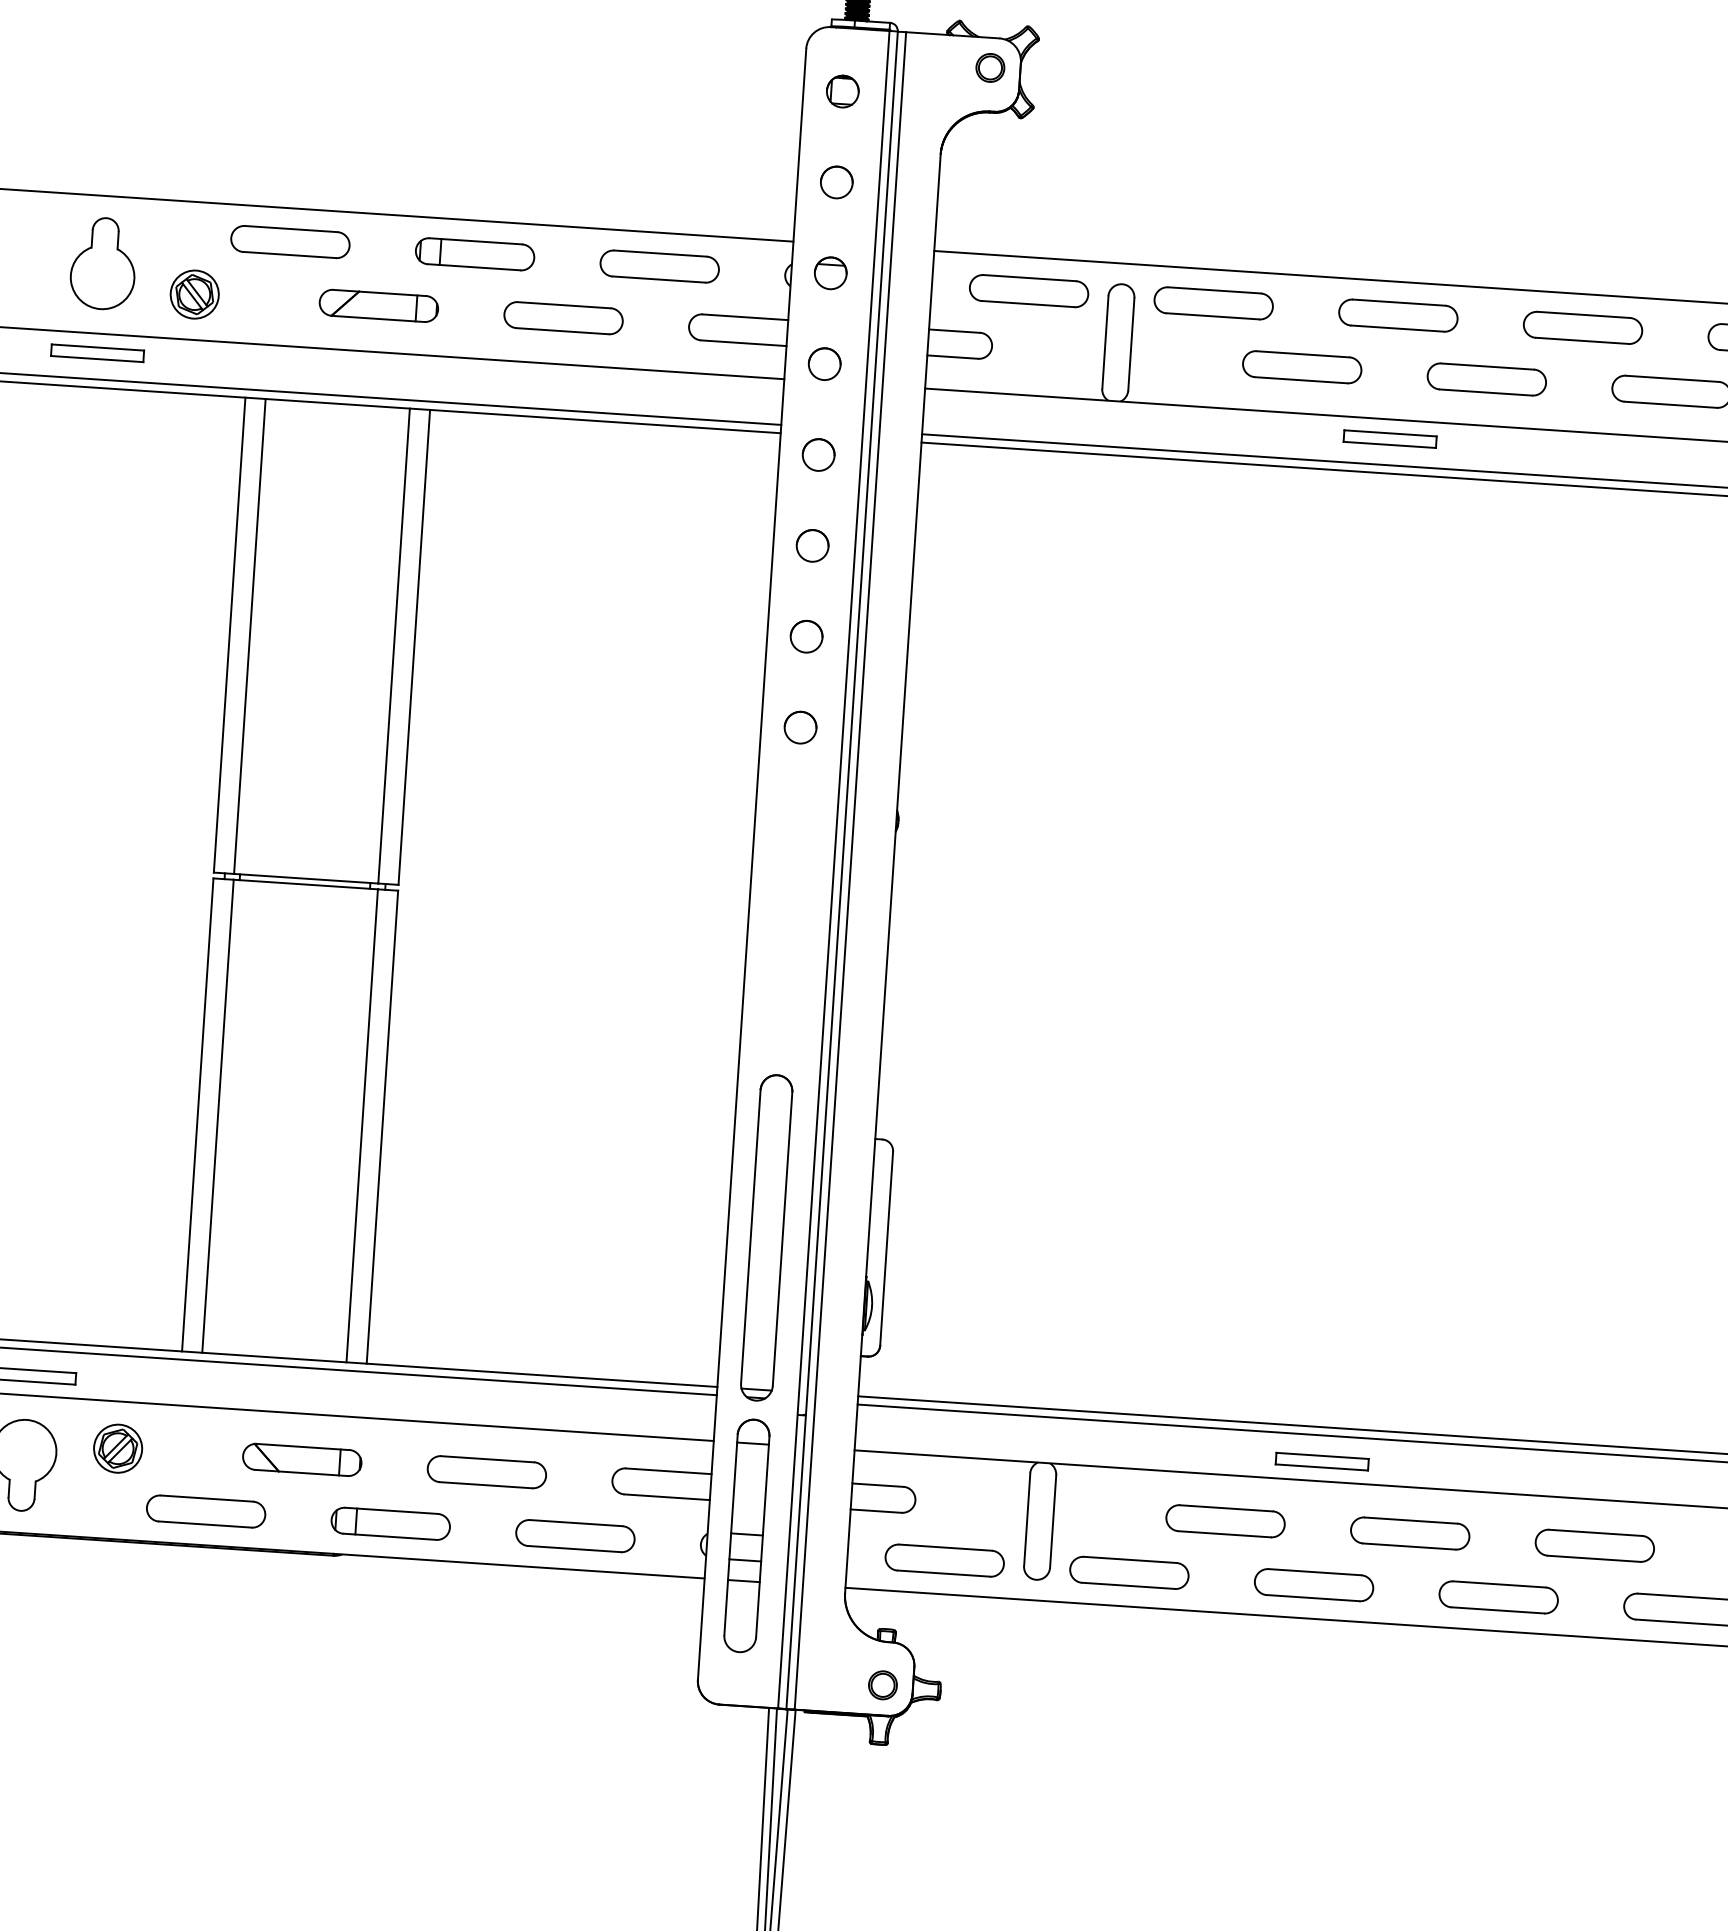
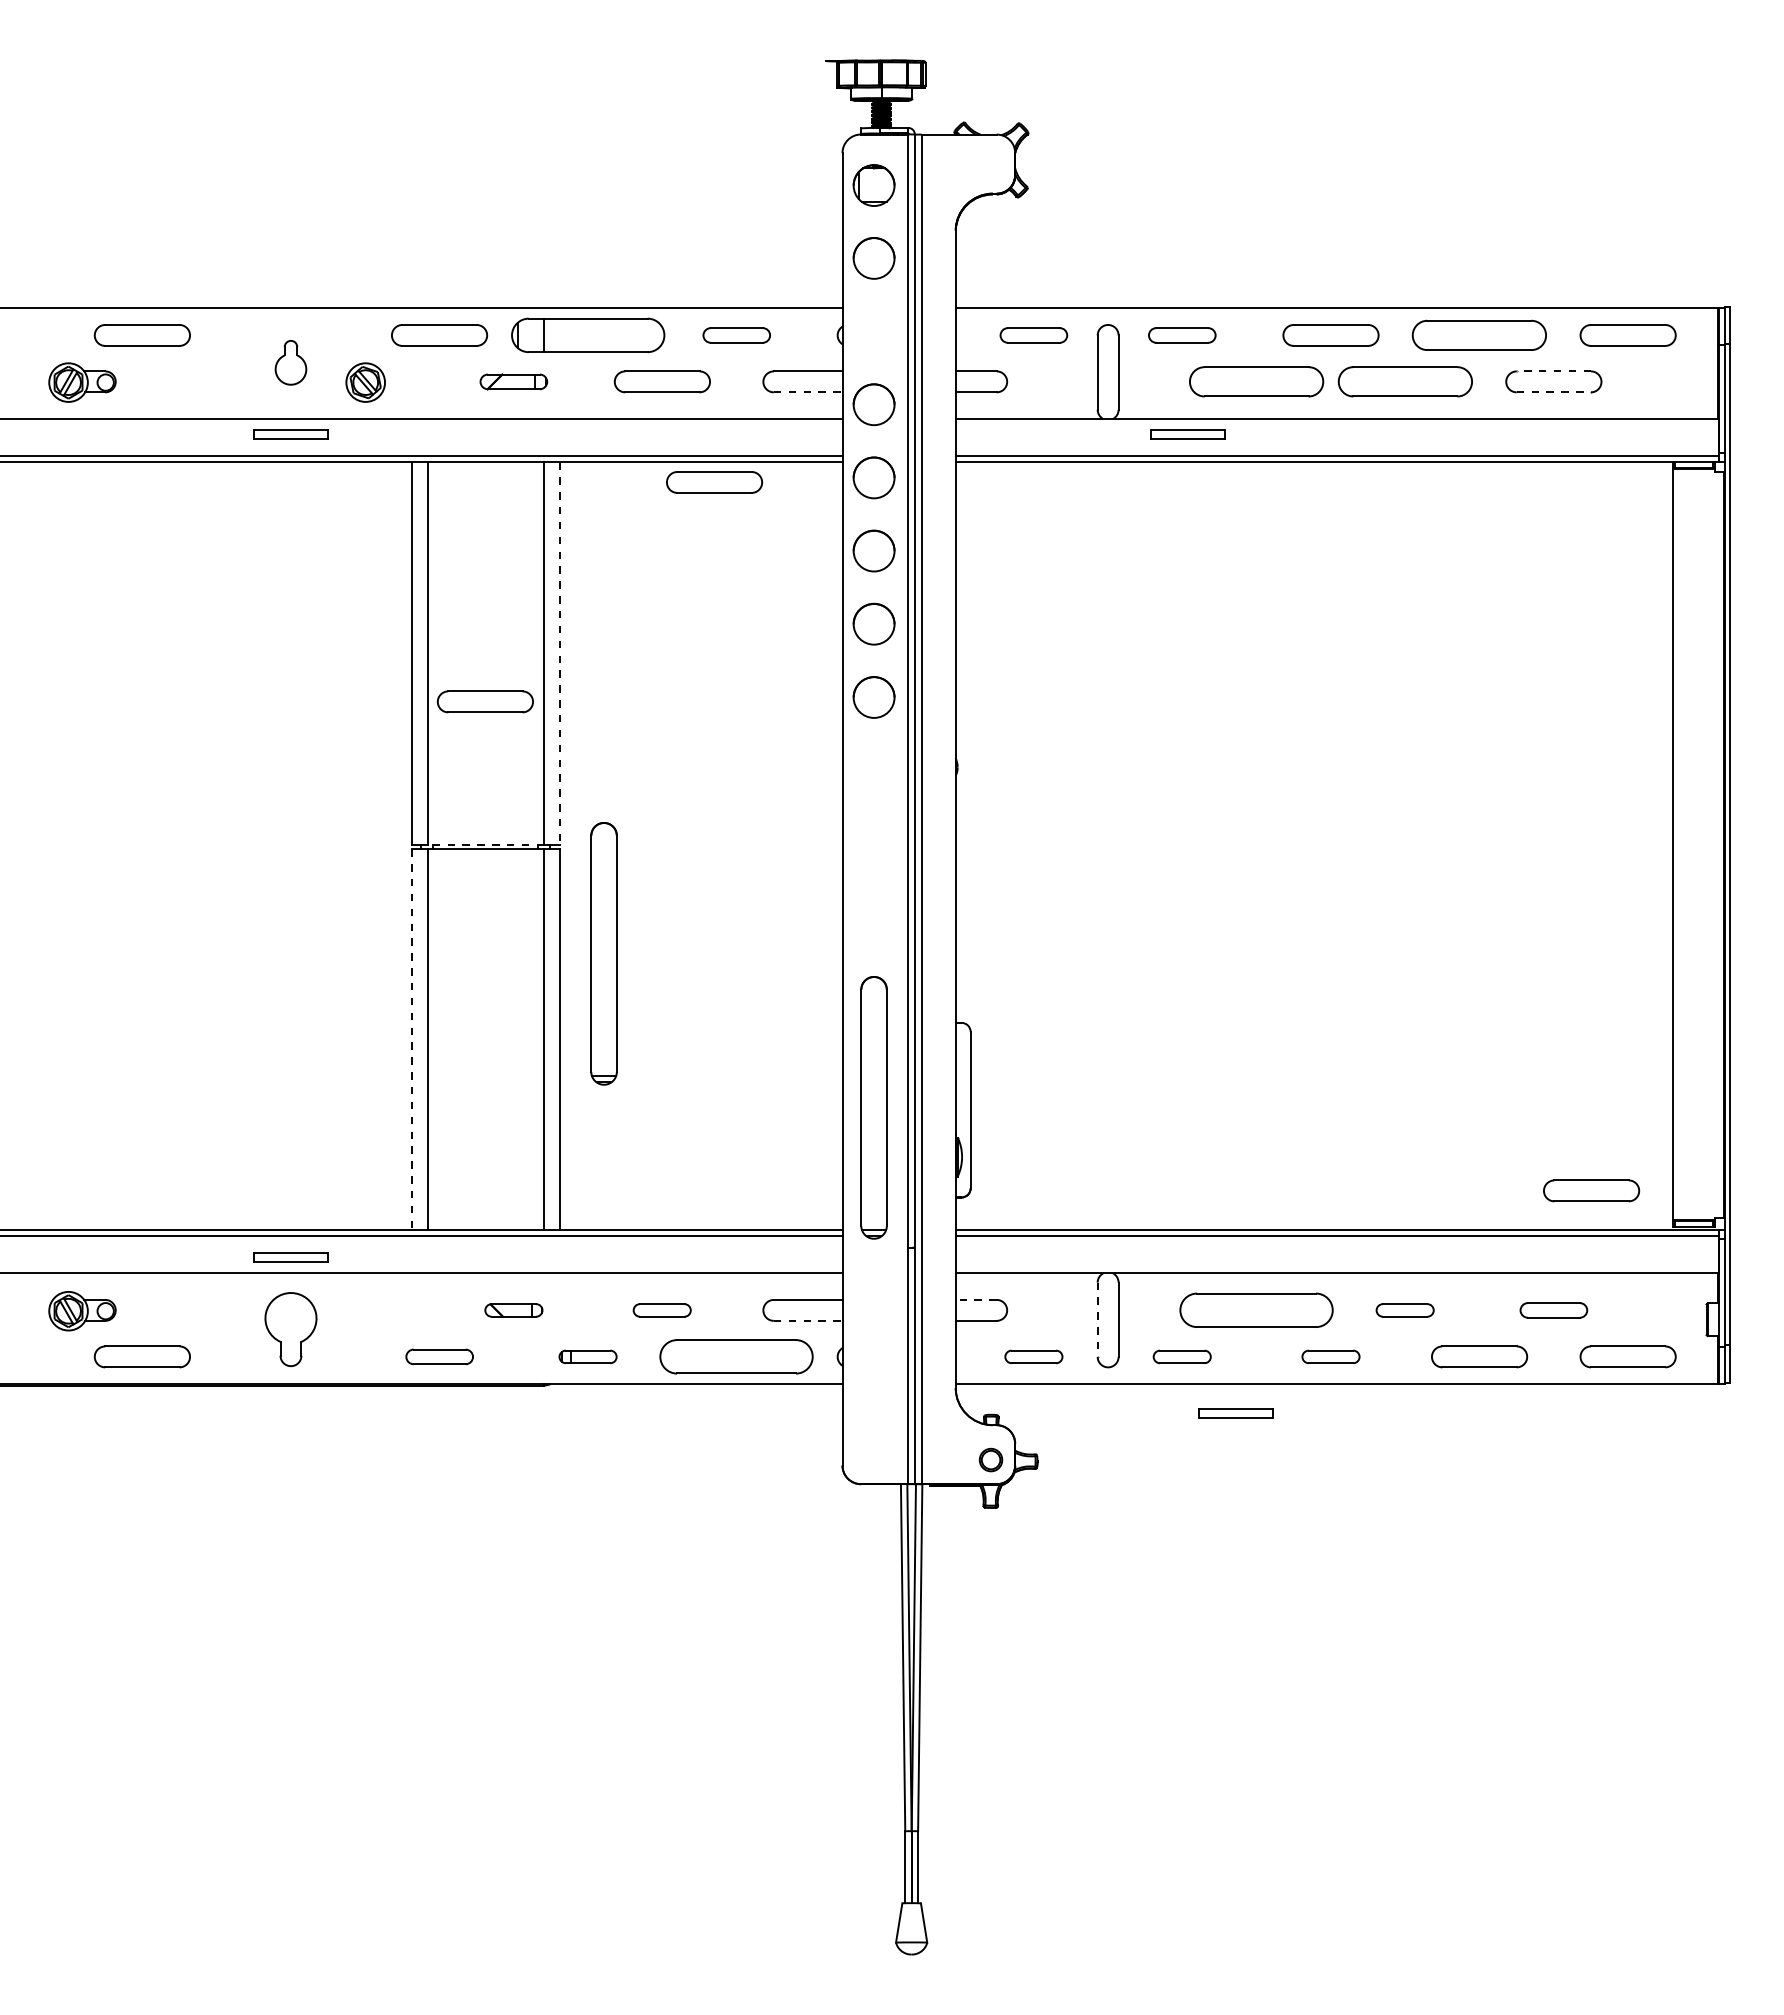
part: (989, 67) -> (990, 158), removed
part: (842, 91) -> (873, 185), size x1.6
circle: (836, 182) -> (873, 258), size x1.6
part: (474, 254) -> (587, 335), size x1.6
part: (102, 263) -> (290, 362), size x0.6
part: (659, 266) -> (736, 335), size x0.7
part: (830, 272) -> (873, 331), removed
part: (1028, 291) -> (1033, 335), size x0.7
part: (1212, 303) -> (1181, 335), size x0.7
part: (378, 305) -> (513, 381), size x0.7
part: (1582, 327) -> (1479, 335), size x1.4
line: (744, 343) -> (808, 392), solid -> dashed
circle: (824, 363) -> (873, 404), size x1.6
part: (1301, 366) -> (1256, 381), size x1.4
part: (1485, 378) -> (1404, 381), size x1.4
line: (1671, 378) -> (1553, 371), solid -> dashed
line: (1671, 405) -> (1554, 392), solid -> dashed
part: (1389, 438) -> (1187, 434), moved
part: (620, 447) -> (714, 482), added
circle: (818, 454) -> (873, 477), size x1.6
circle: (812, 545) -> (873, 550), size x1.6
circle: (805, 635) -> (873, 623), size x1.6
line: (414, 648) -> (560, 654), solid -> dashed
part: (316, 700) -> (484, 701), added
circle: (799, 726) -> (873, 696), size x1.6
line: (305, 878) -> (485, 844), solid -> dashed
part: (443, 1023) -> (603, 953), added
line: (197, 1116) -> (411, 1040), solid -> dashed
part: (1651, 1399) -> (1591, 1190), added
part: (117, 1449) -> (365, 1311), removed
part: (301, 1460) -> (513, 1310), size x0.6
part: (1321, 1461) -> (1235, 1413), moved
part: (485, 1472) -> (661, 1310), size x0.6
line: (876, 1485) -> (975, 1300), solid -> dashed
line: (667, 1496) -> (808, 1320), solid -> dashed
part: (206, 1511) -> (439, 1356), size x0.7
line: (1026, 1520) -> (1097, 1320), solid -> dashed
part: (1225, 1521) -> (1256, 1310), size x1.6
part: (390, 1523) -> (587, 1356), size x0.6
part: (1409, 1533) -> (1404, 1310), size x0.6
part: (575, 1535) -> (736, 1356), size x1.6
part: (746, 1535) -> (873, 1347), removed
part: (1594, 1545) -> (1553, 1310), size x0.7
part: (944, 1560) -> (1033, 1356), size x0.6
part: (1128, 1572) -> (1181, 1356), size x0.6
part: (1313, 1584) -> (1330, 1356), size x0.6

